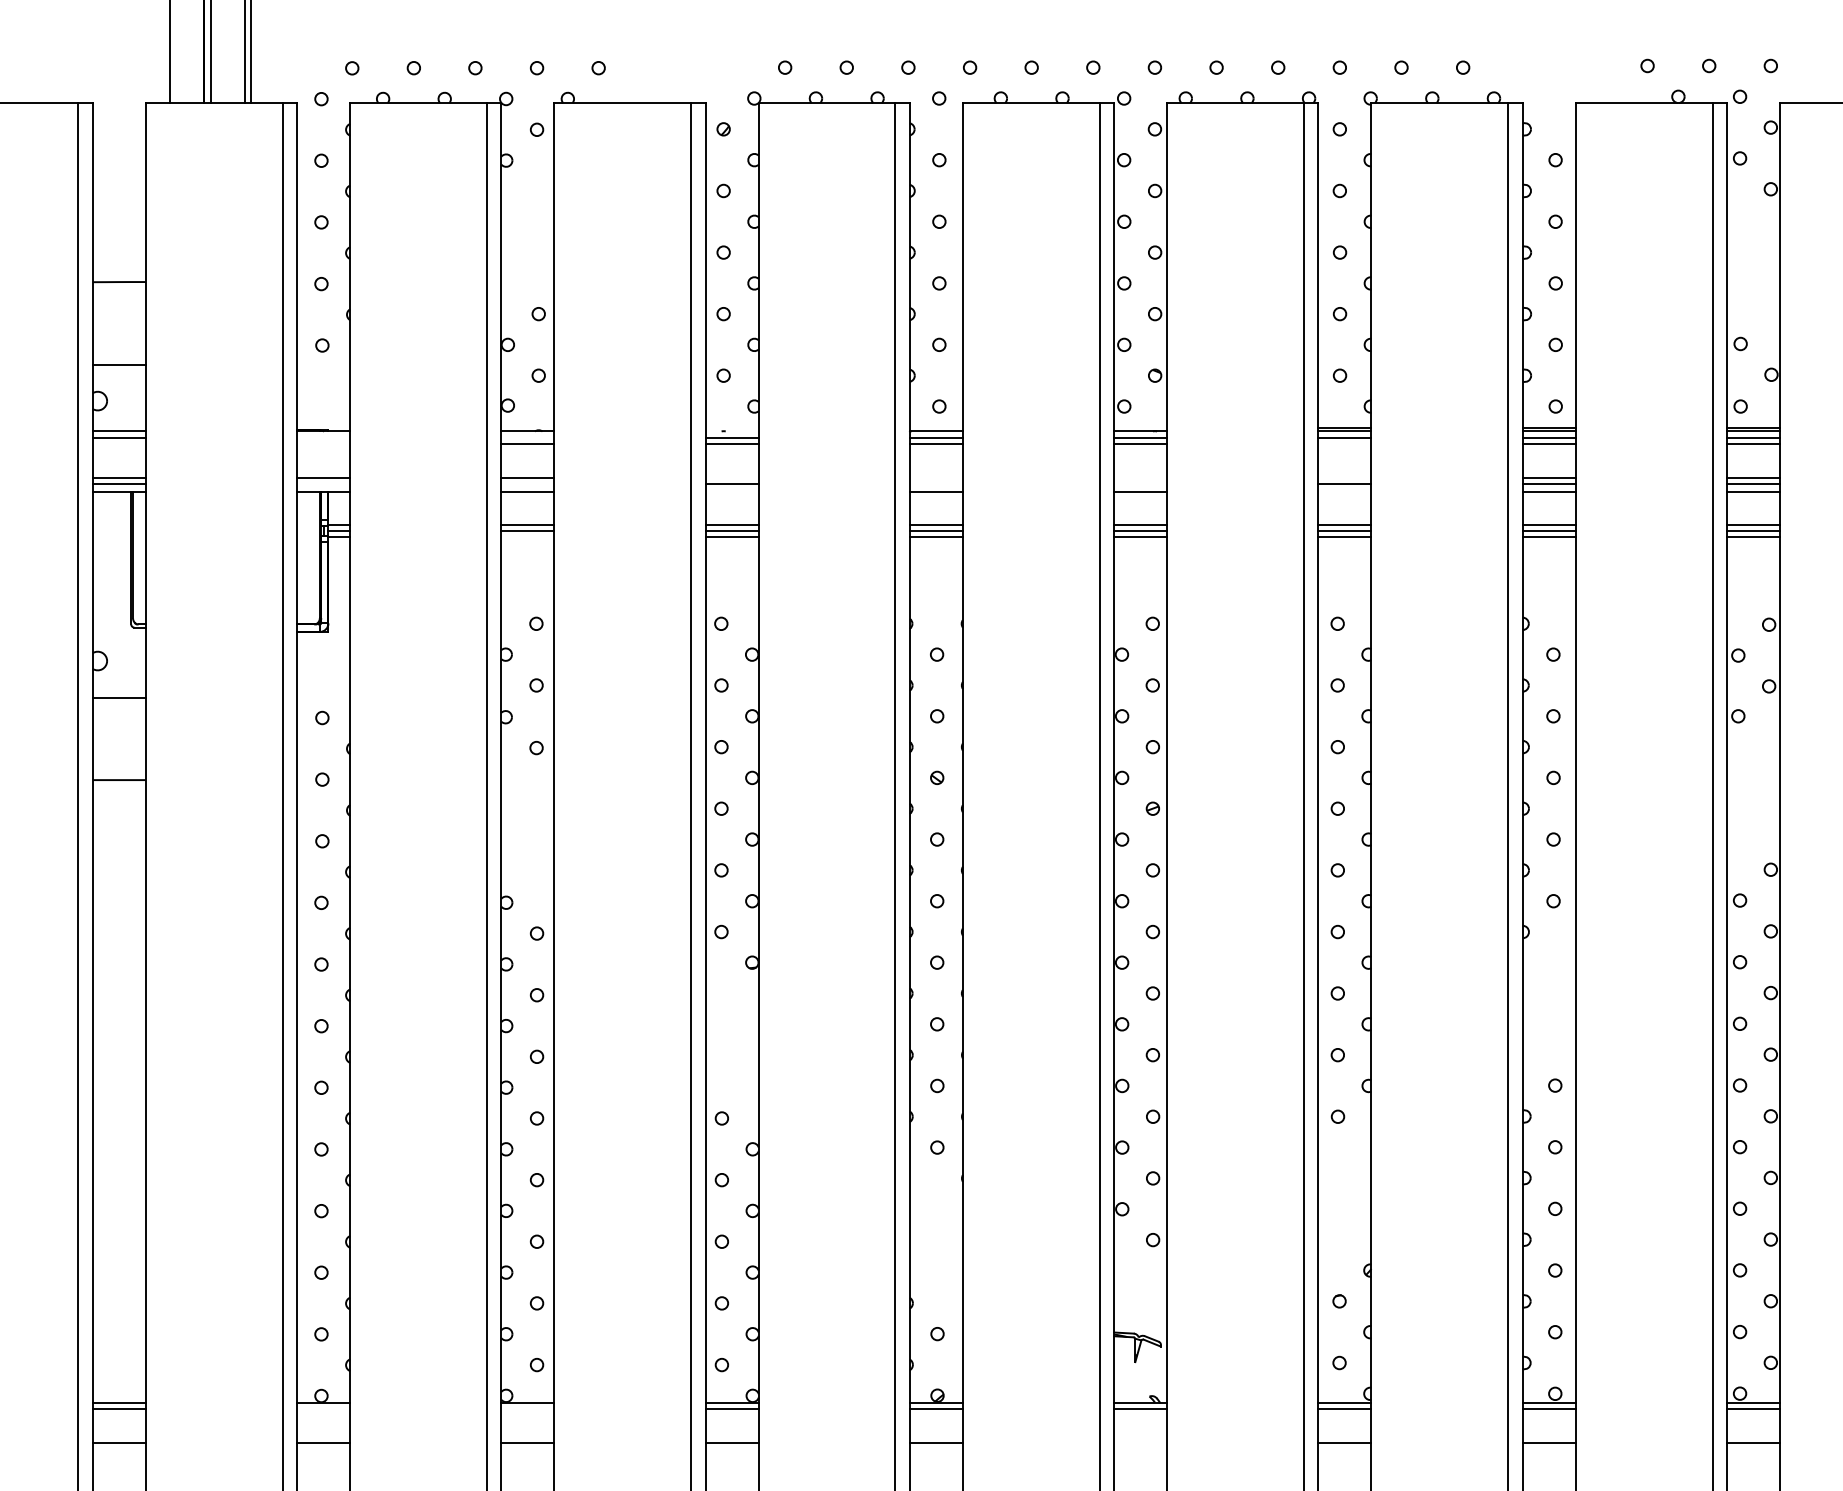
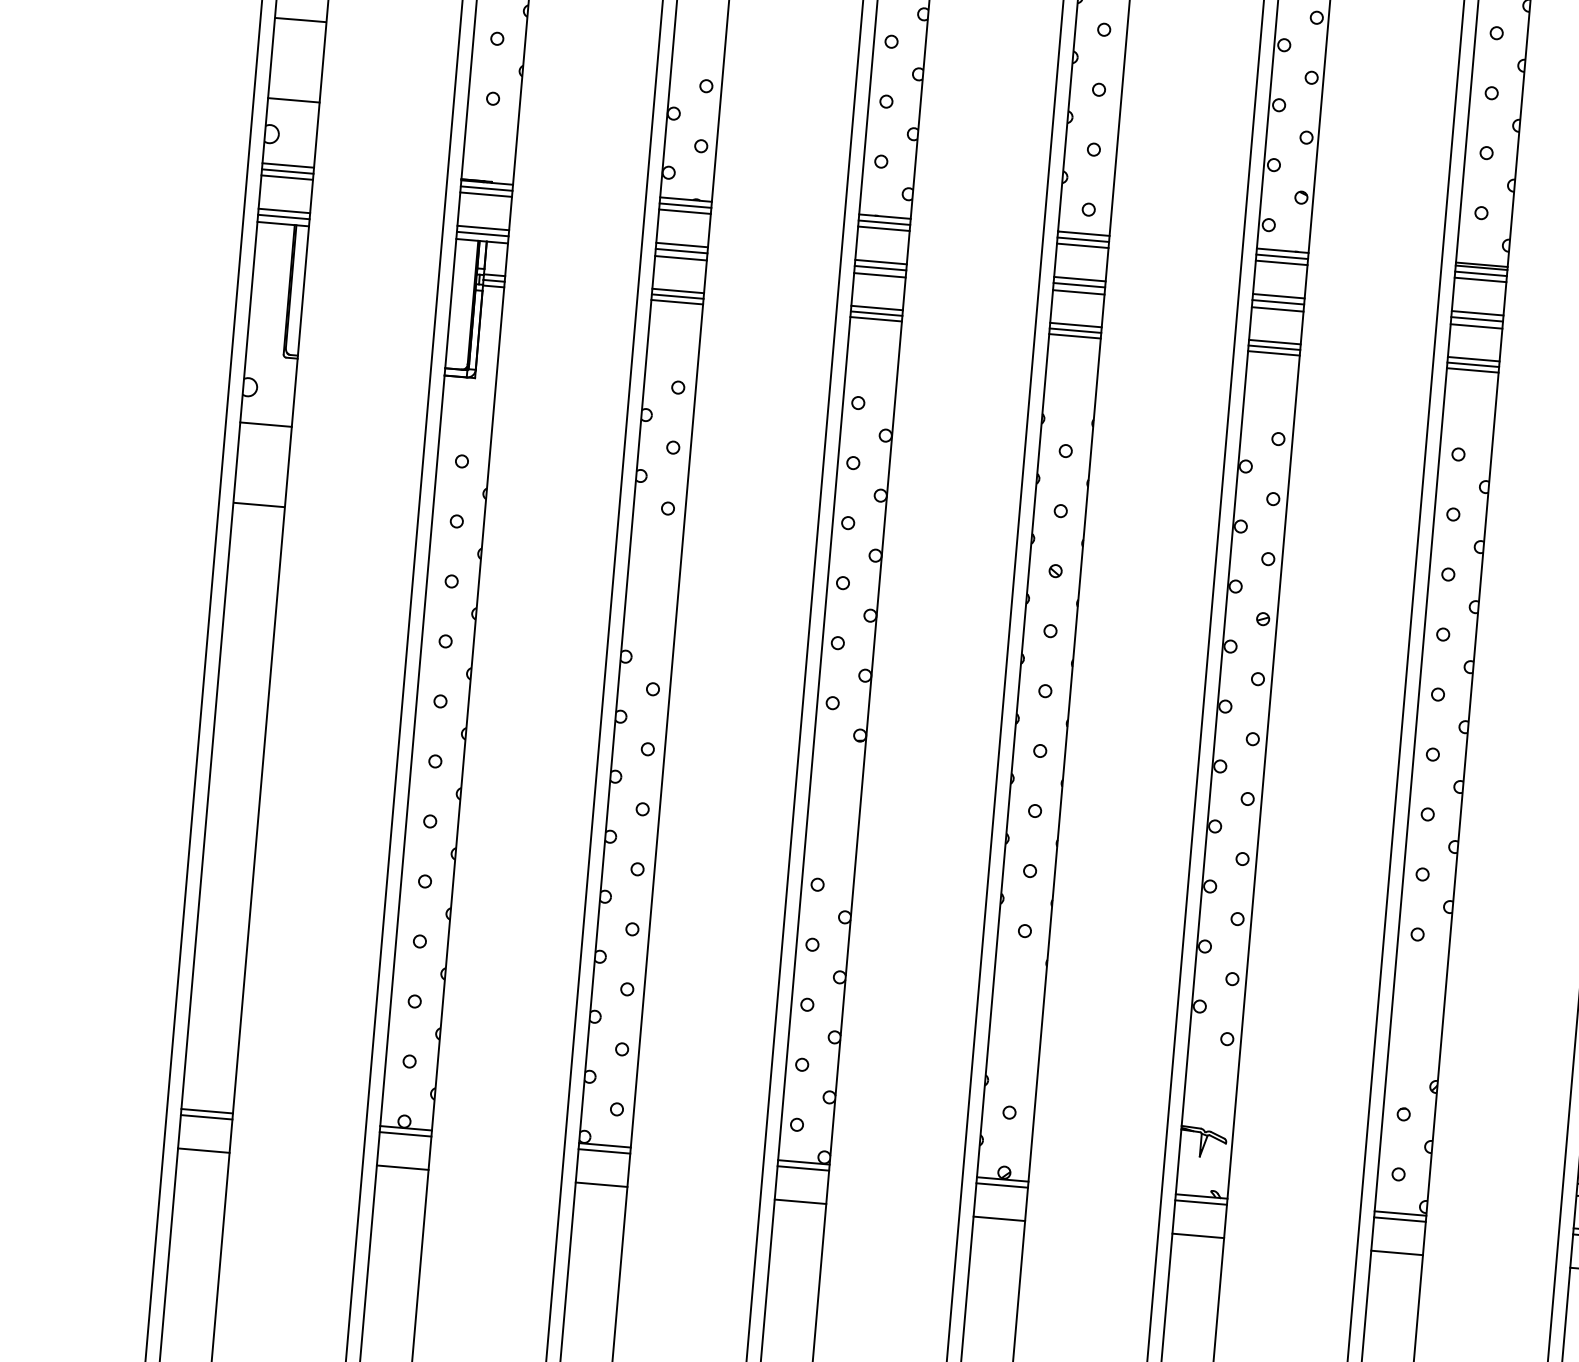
line: (731, 431) -> (884, 216), added
line: (323, 437) -> (486, 188), added
line: (527, 437) -> (685, 205), added
line: (118, 443) -> (286, 177), added
line: (323, 443) -> (485, 194), added
line: (1344, 443) -> (1480, 279), added
line: (731, 478) -> (880, 262), added
line: (935, 478) -> (1078, 279), added
line: (1140, 478) -> (1278, 296), added
line: (1344, 478) -> (1477, 313), added
line: (323, 484) -> (482, 234), added
line: (527, 484) -> (681, 251), added
line: (935, 484) -> (1078, 285), added
line: (1140, 484) -> (1278, 302), added
line: (731, 491) -> (879, 275), added
line: (1344, 491) -> (1476, 326), added
line: (527, 536) -> (676, 301), added
line: (323, 1408) -> (405, 1133), added
line: (527, 1408) -> (604, 1150), added
line: (1140, 1443) -> (1198, 1236), added

